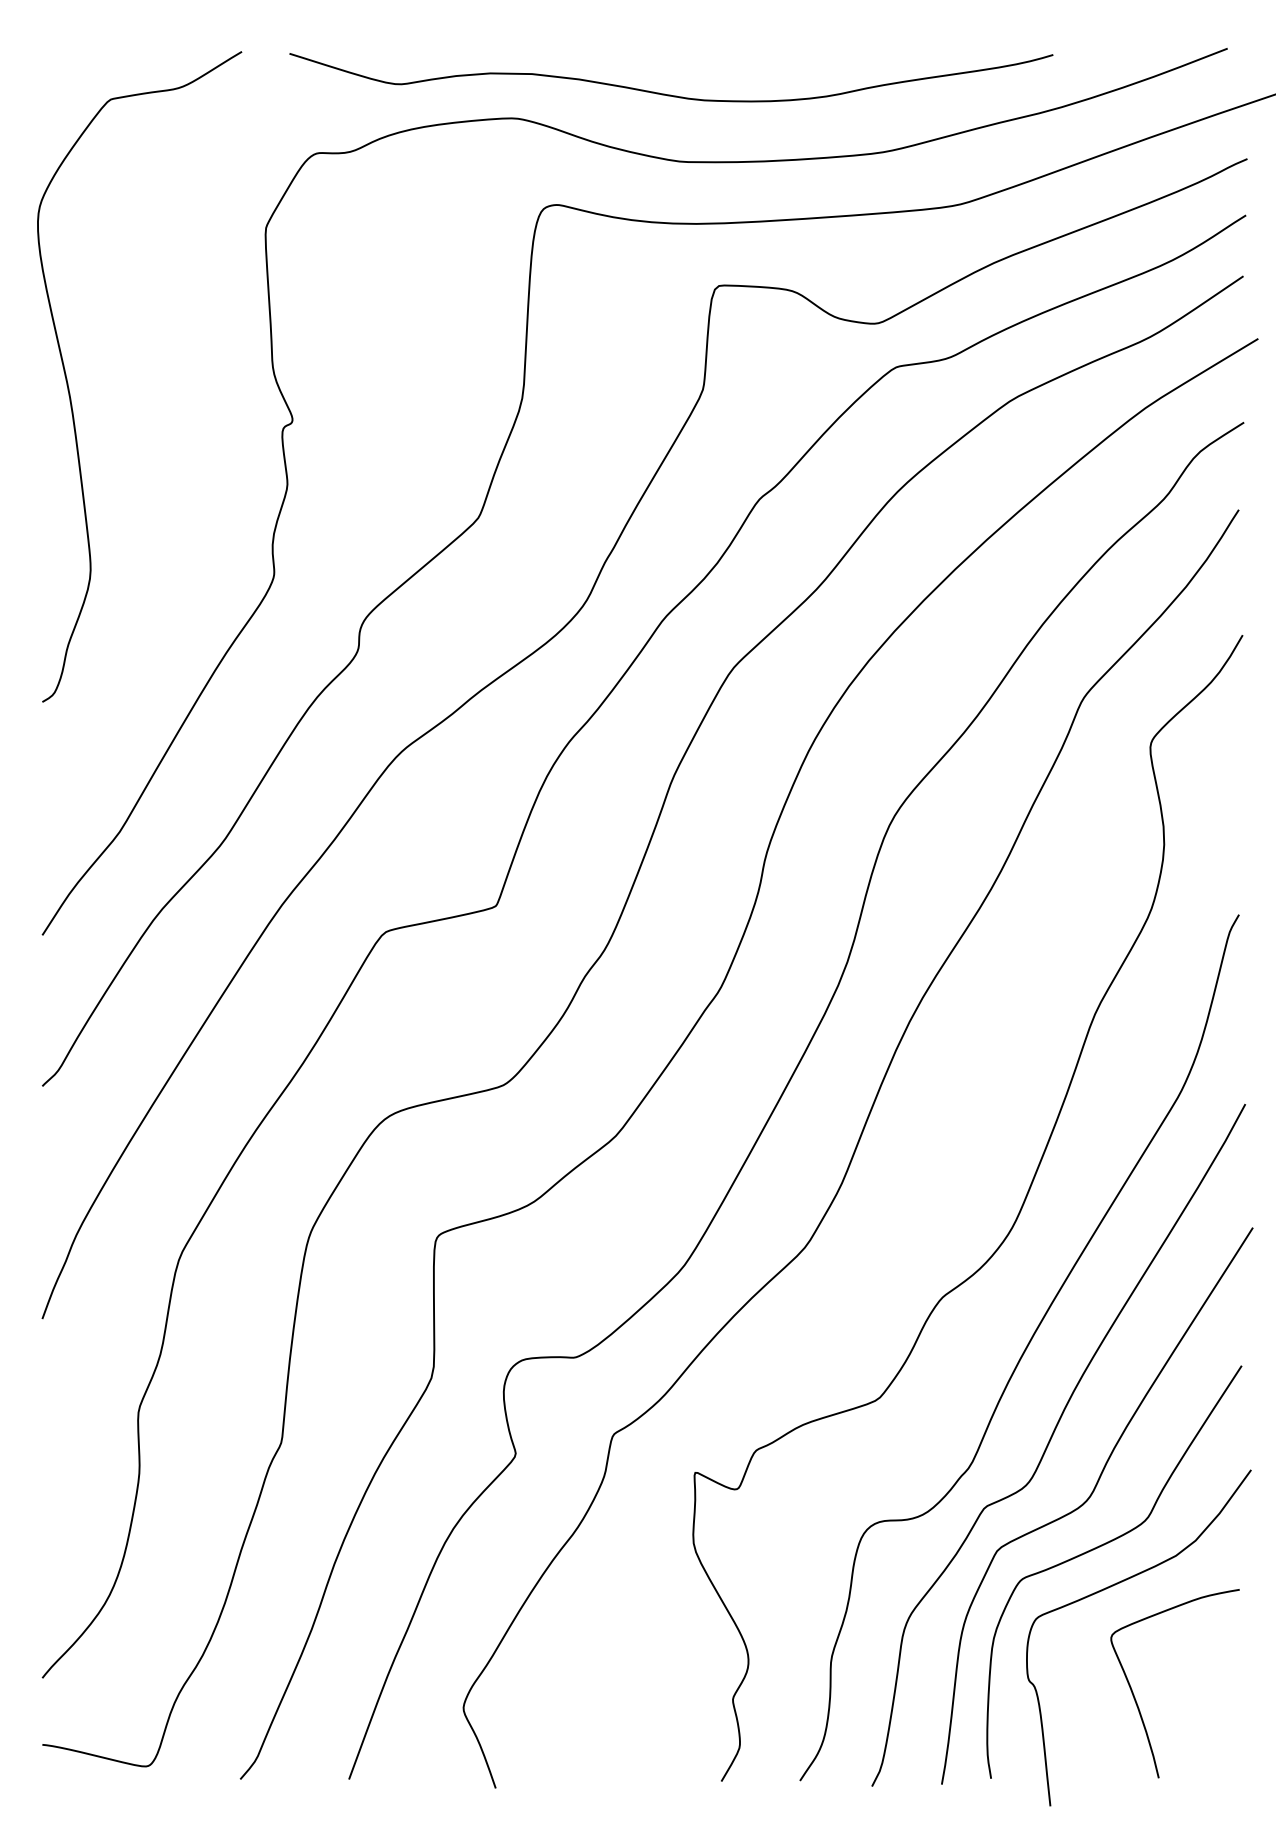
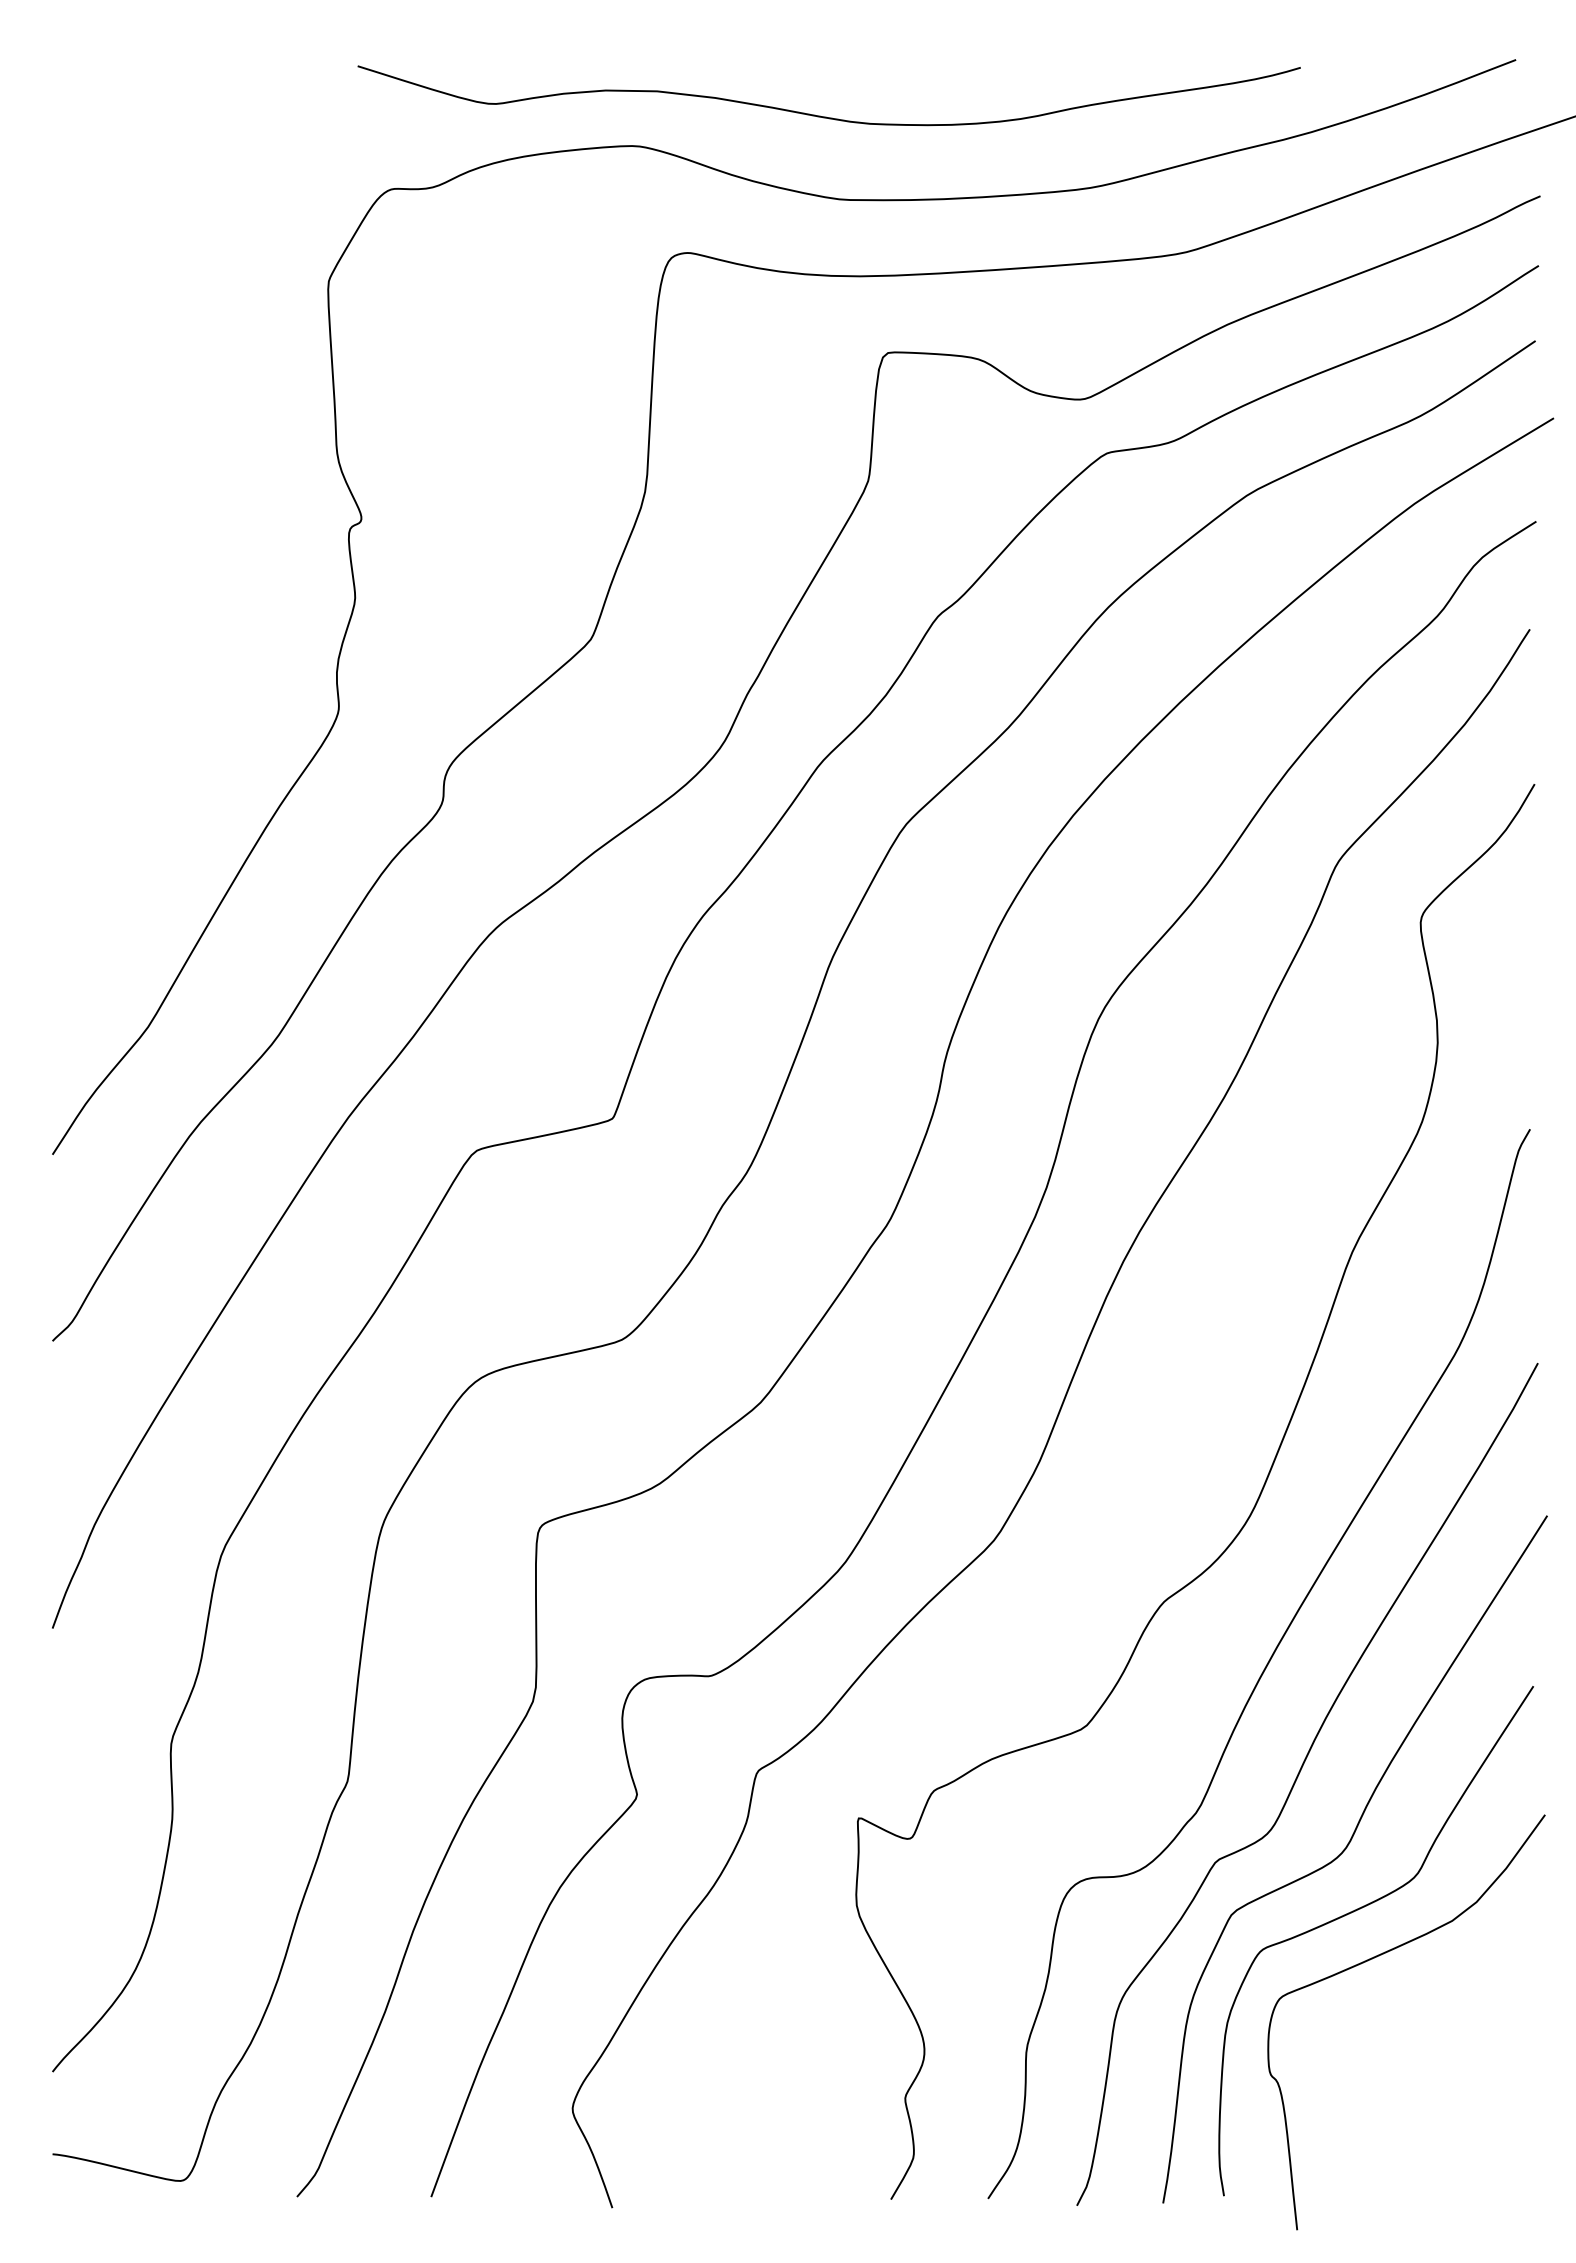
curve: (69, 390) -> (86, 482), removed
curve: (1136, 1700) -> (1403, 2099), removed

